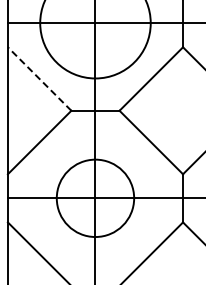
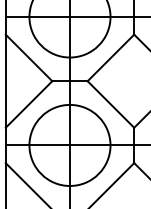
line: (39, 79) -> (28, 58), dashed -> solid
circle: (95, 198) -> (69, 145), size x1.43

